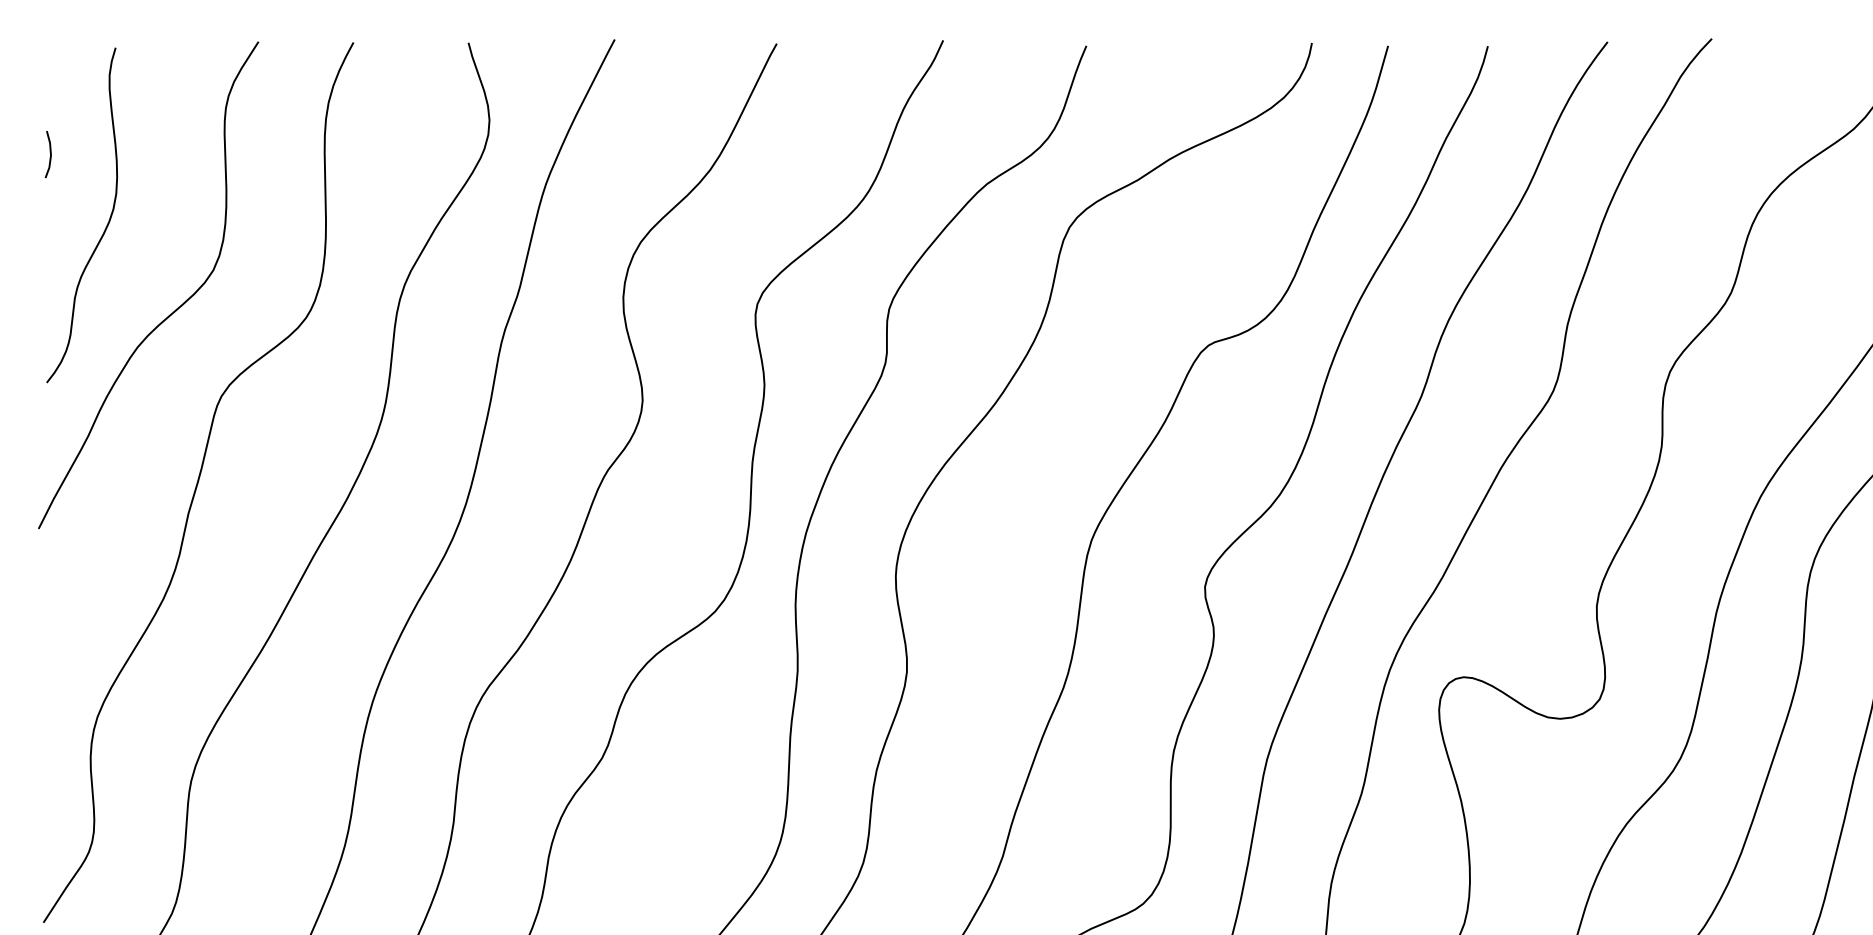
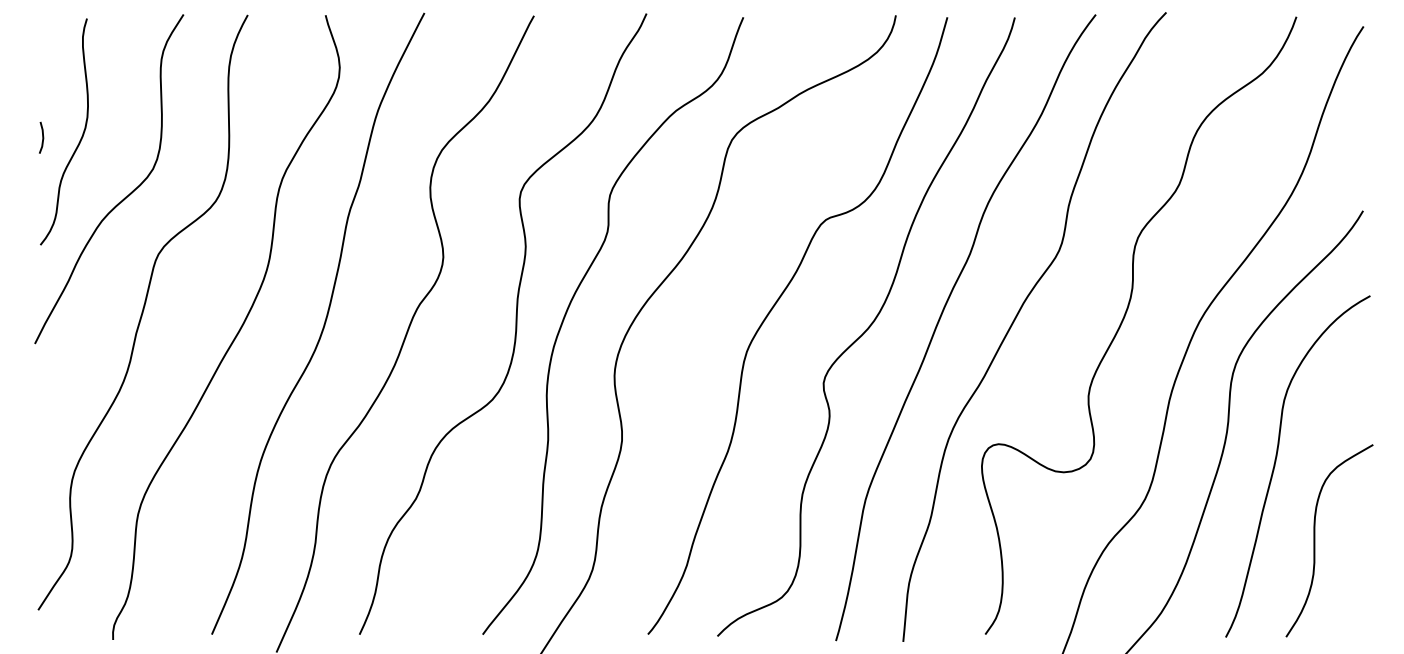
line: (49, 154) -> (42, 137), moved

